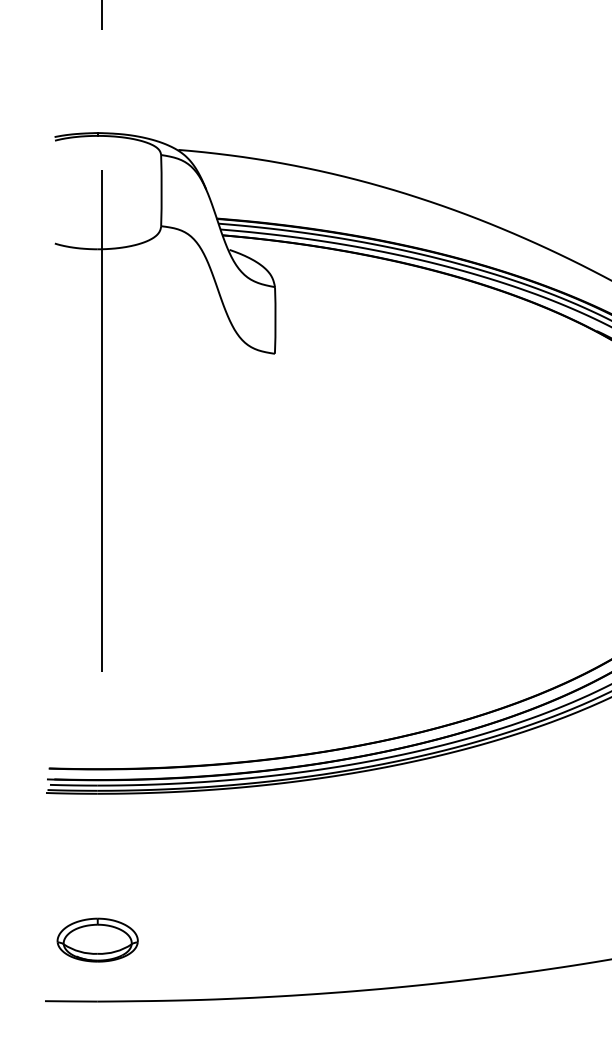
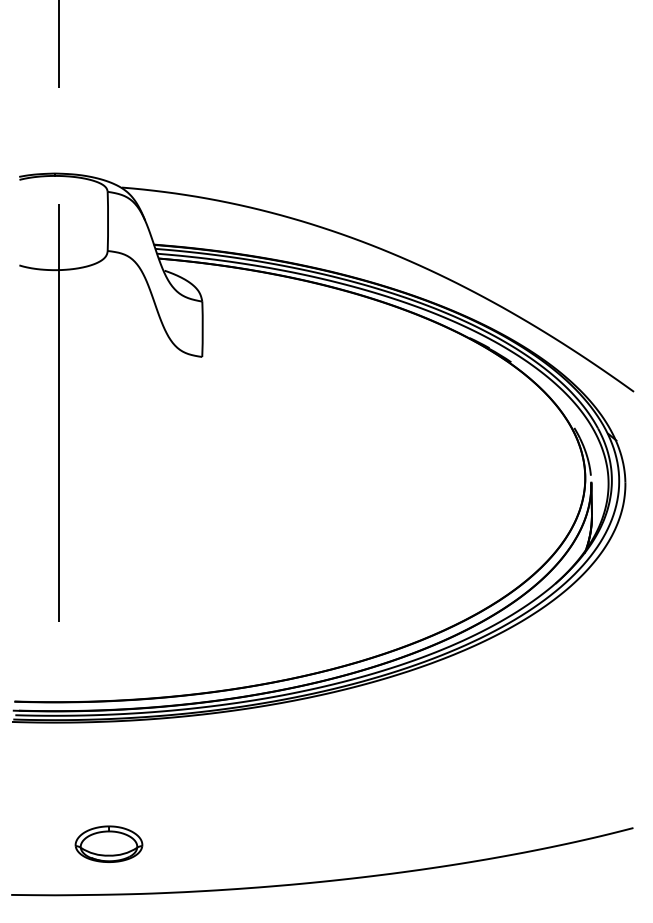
part: (97, 939) -> (108, 843), moved

